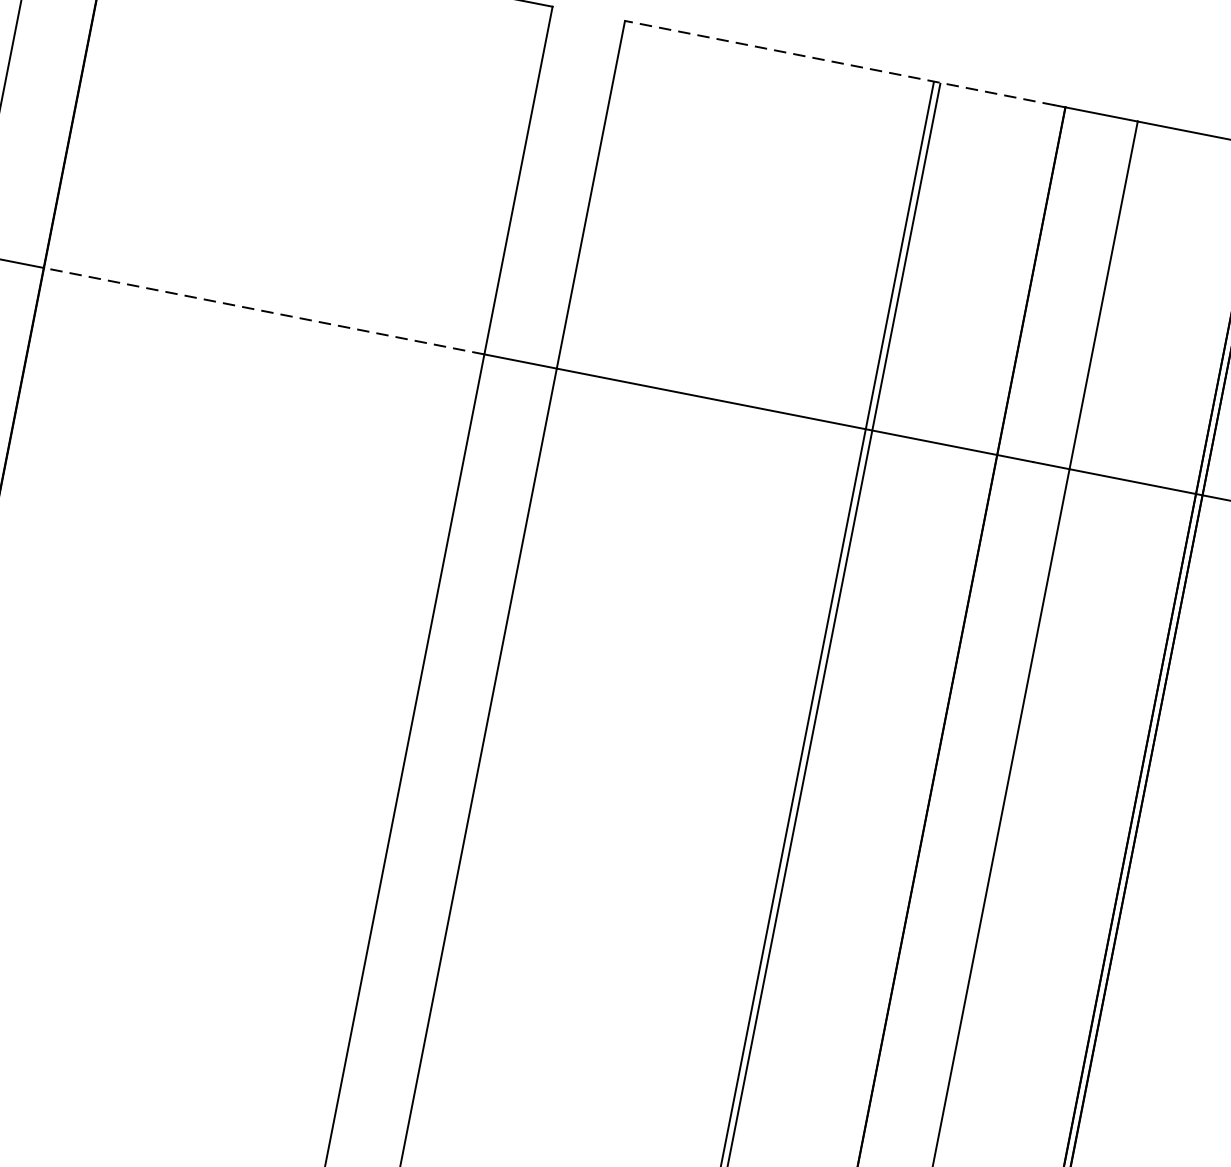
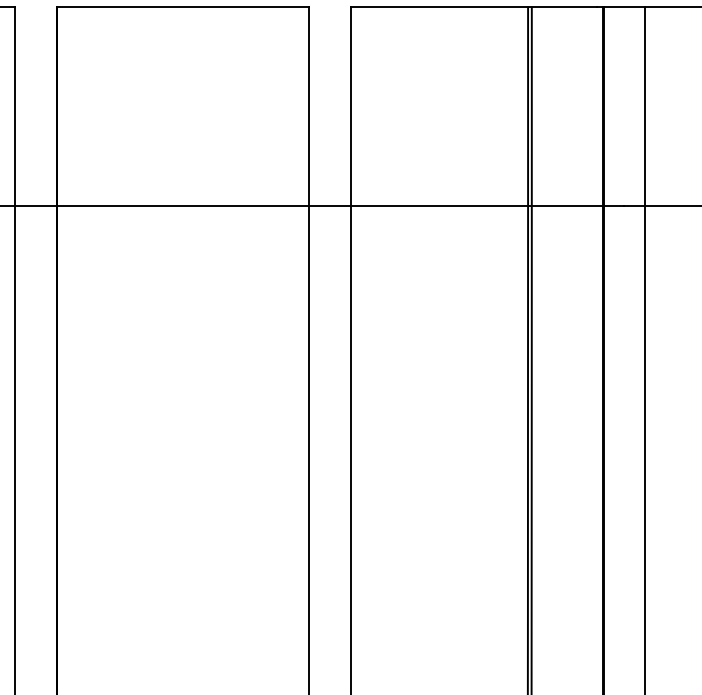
line: (838, 62) -> (473, 6), dashed -> solid
line: (263, 310) -> (182, 205), dashed -> solid

